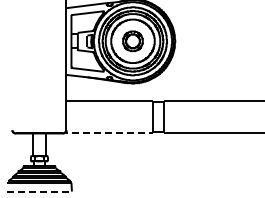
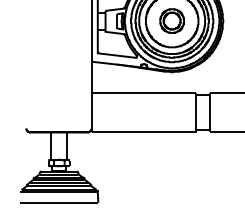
line: (112, 133) -> (147, 132), dashed -> solid
line: (39, 191) -> (59, 202), dashed -> solid

